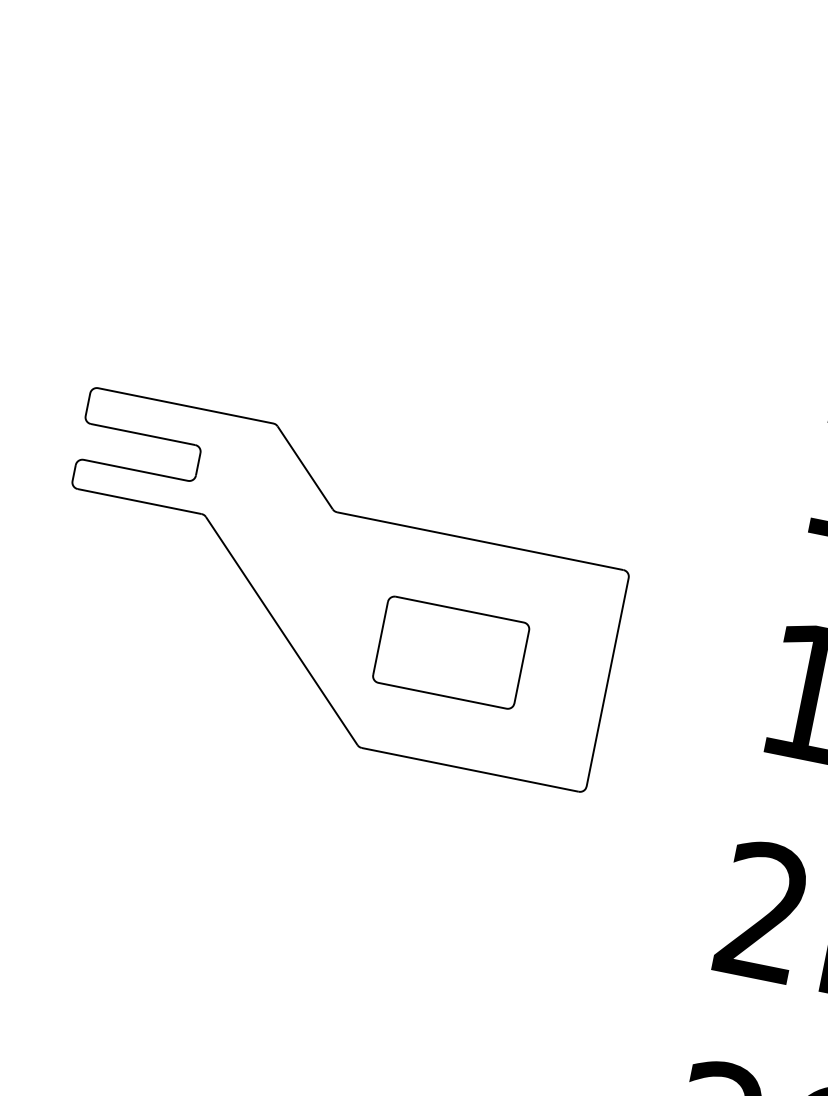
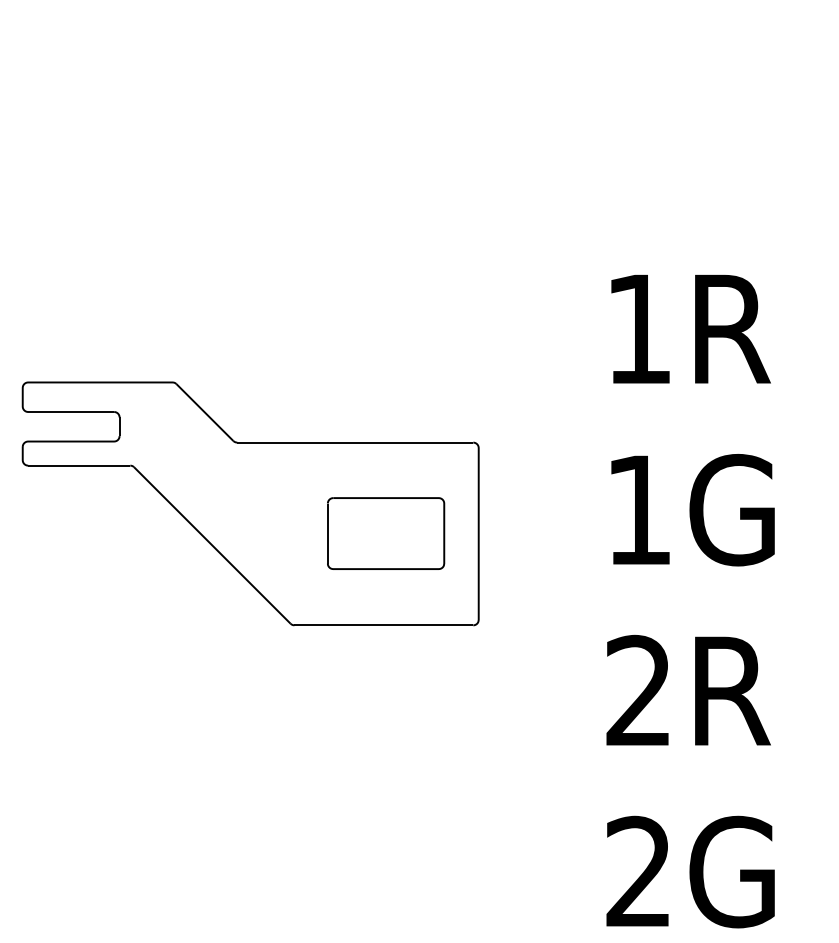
part: (451, 652) -> (386, 533), moved

